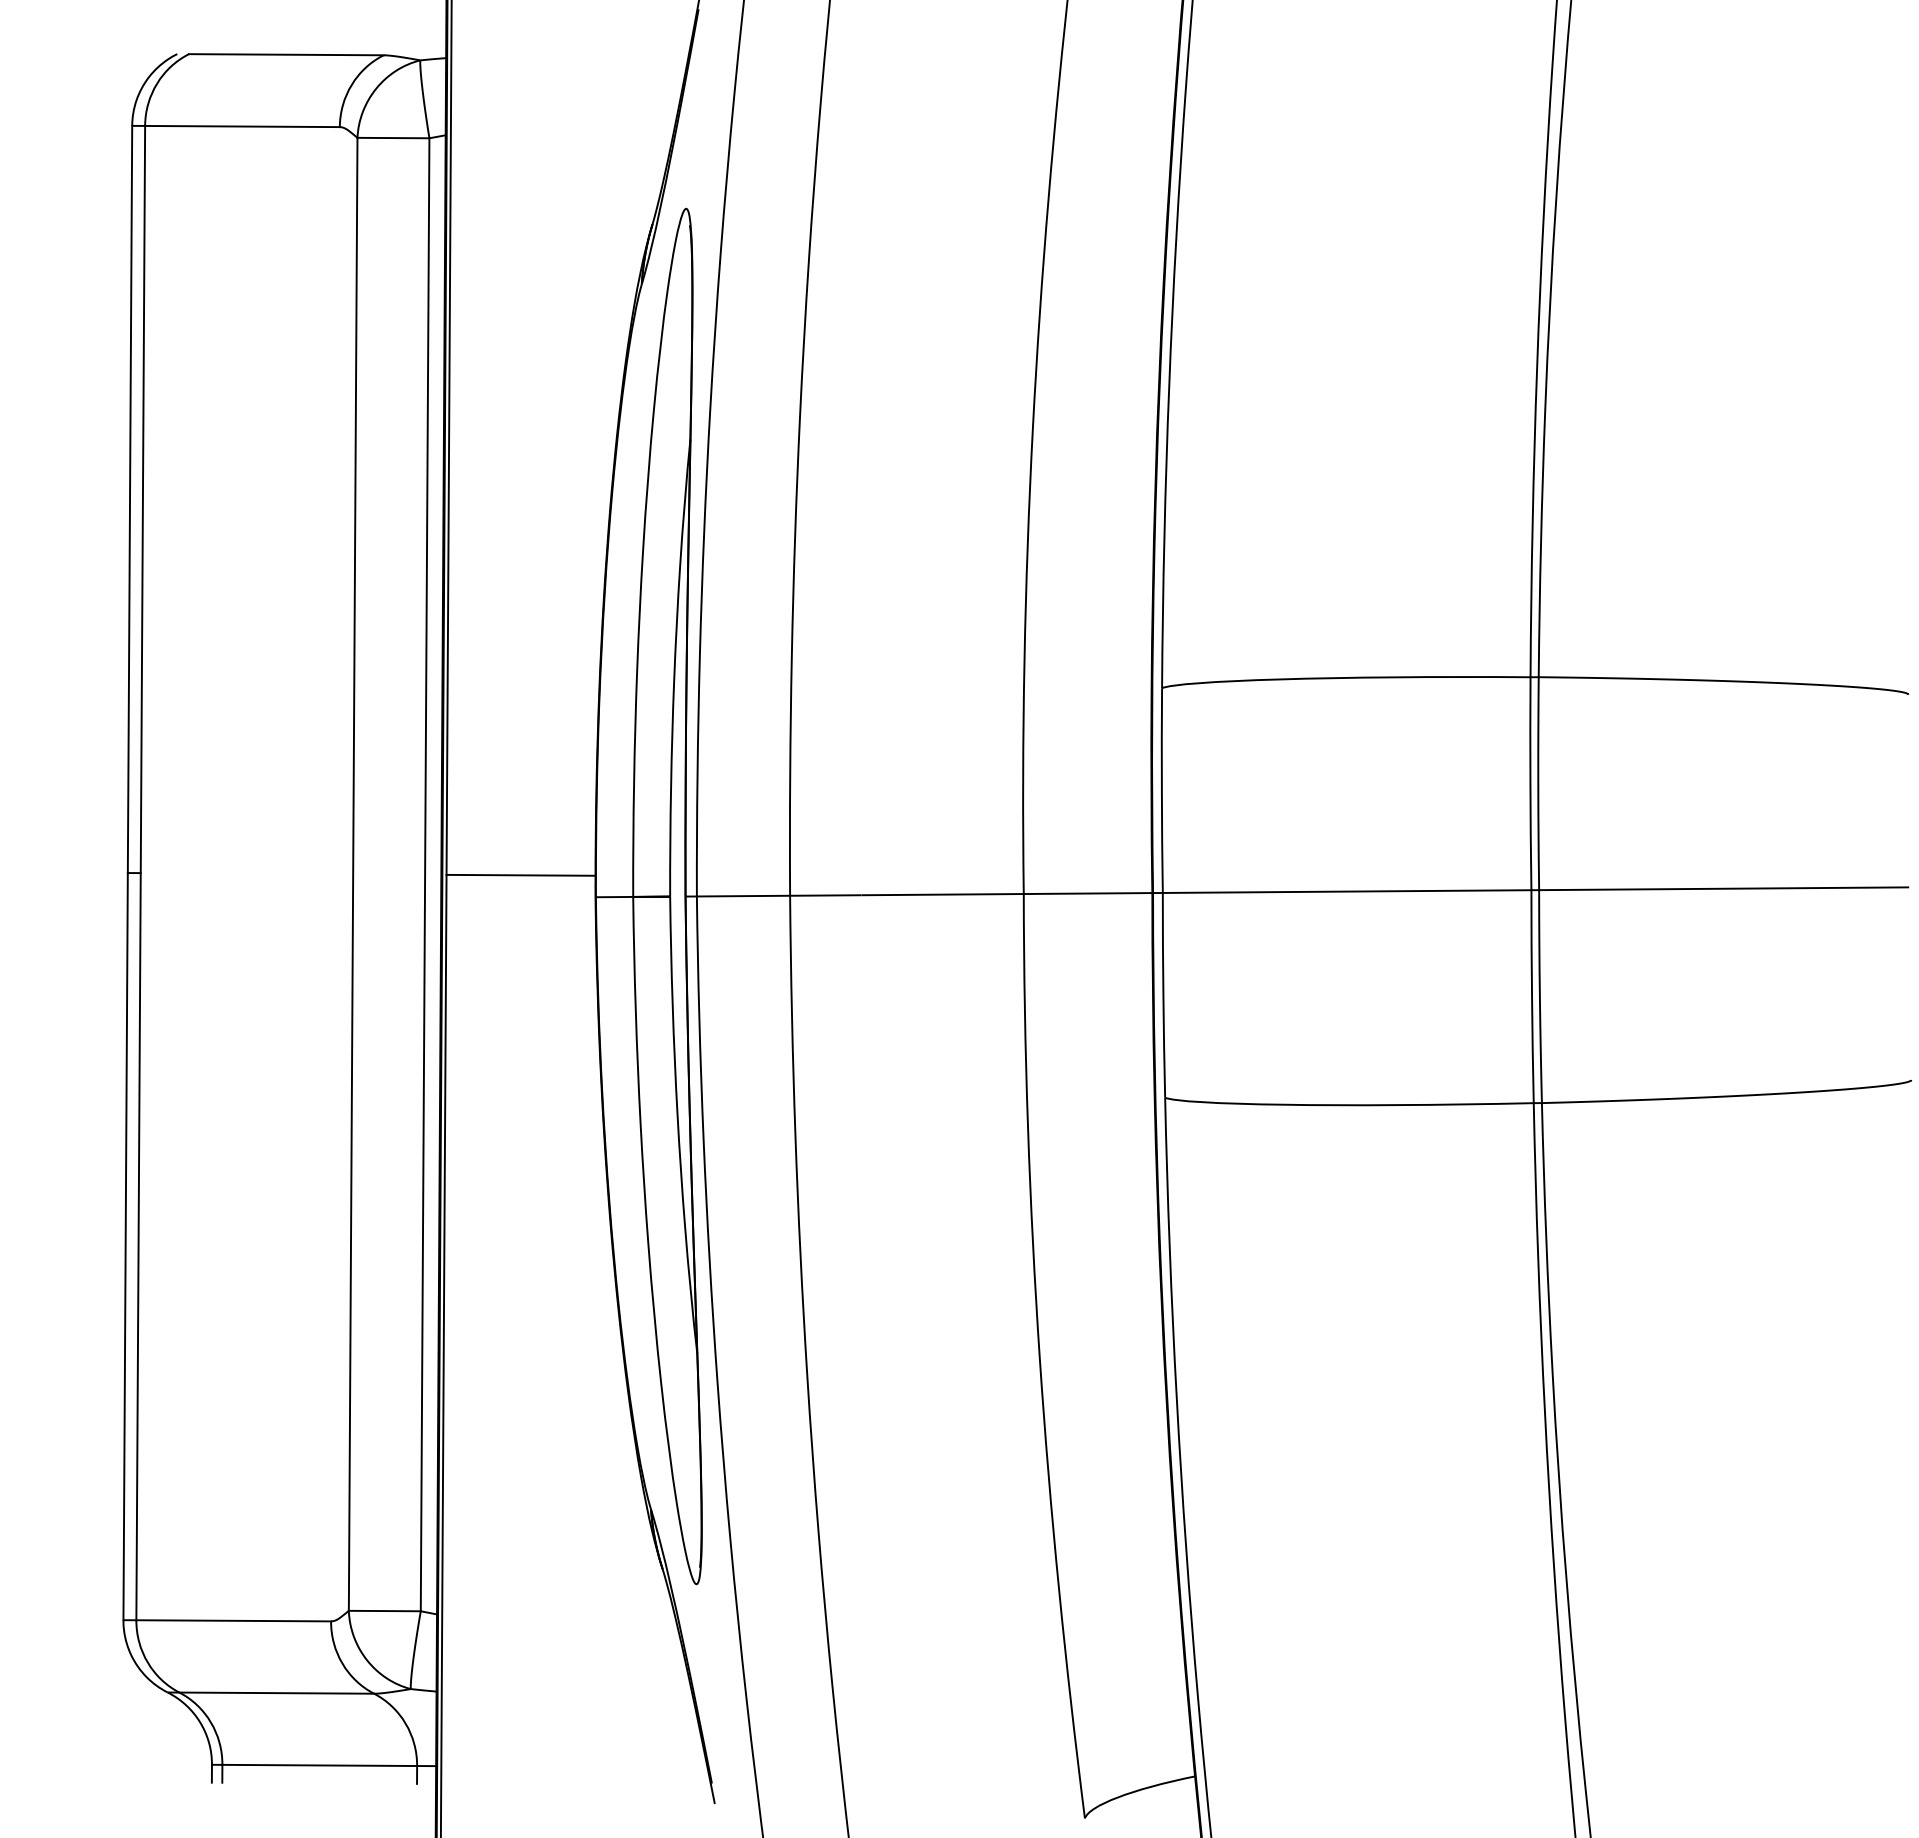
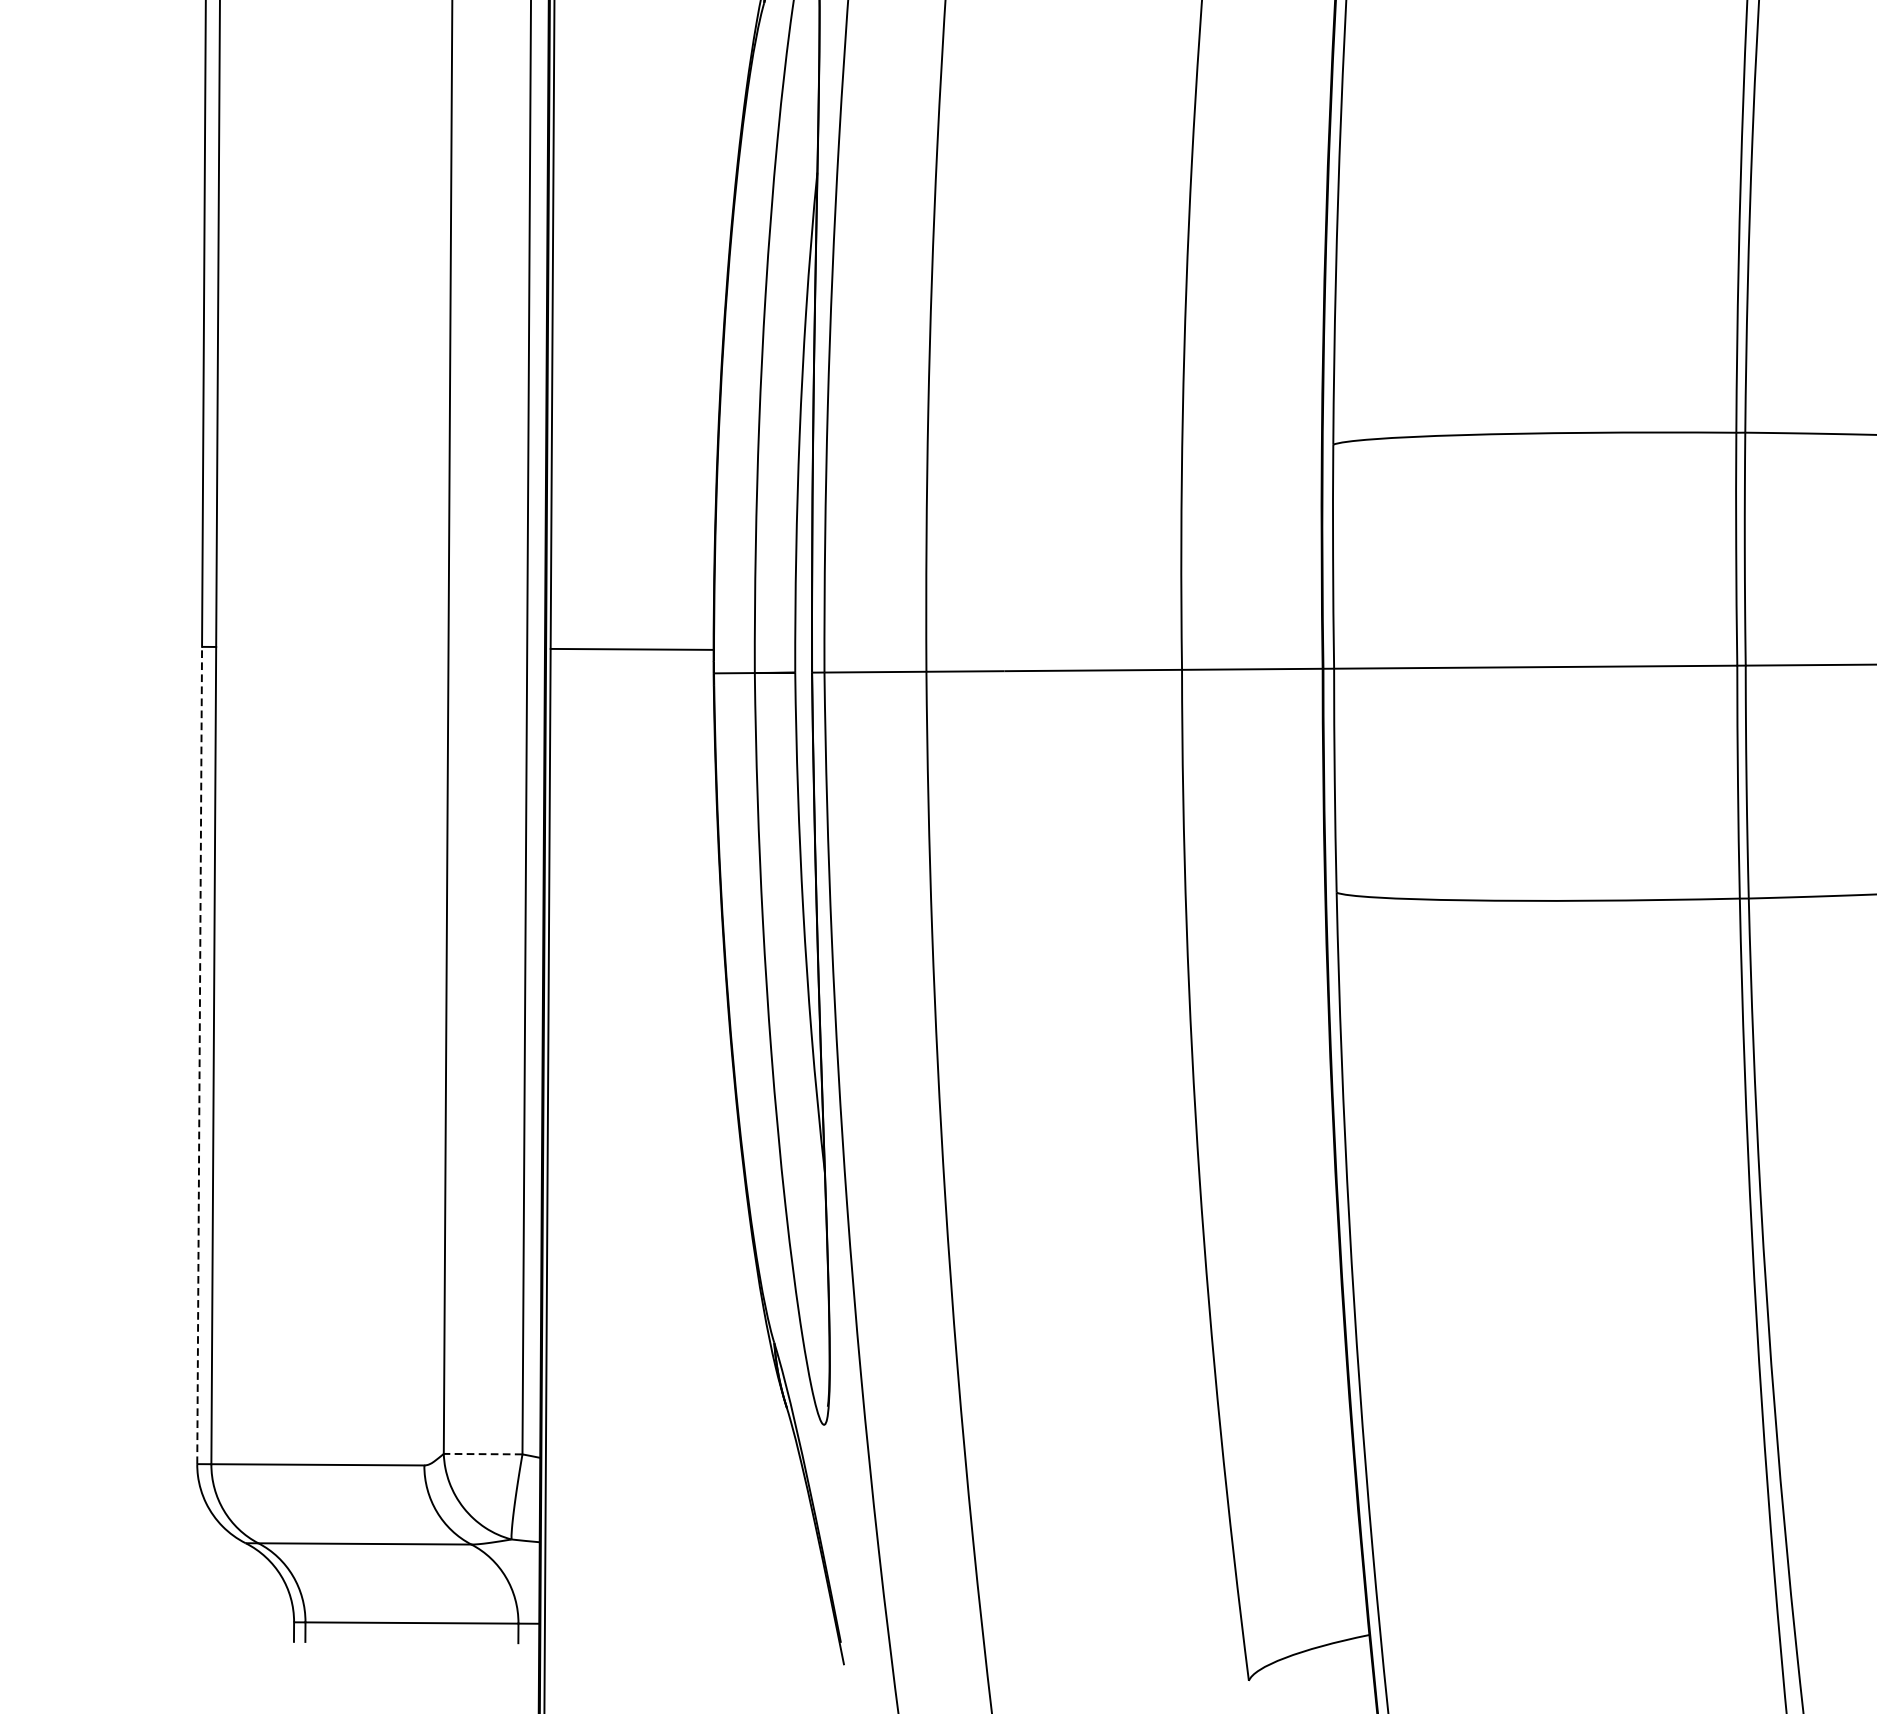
line: (125, 1246) -> (199, 1055), solid -> dashed
line: (384, 1611) -> (482, 1454), solid -> dashed

